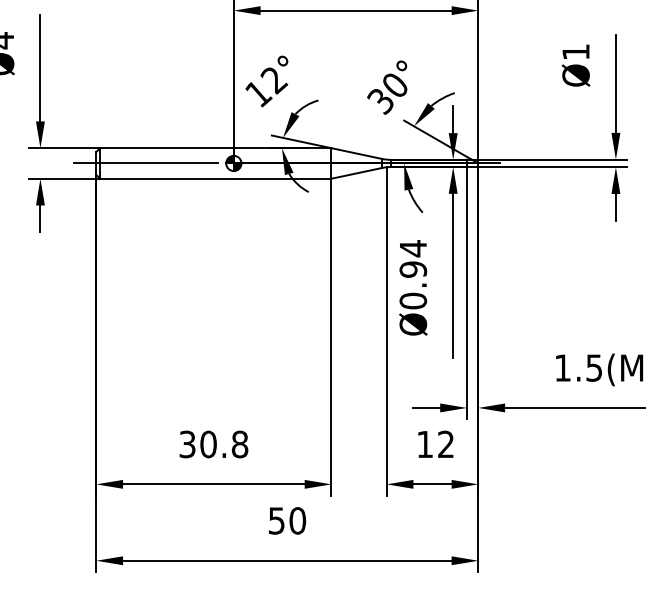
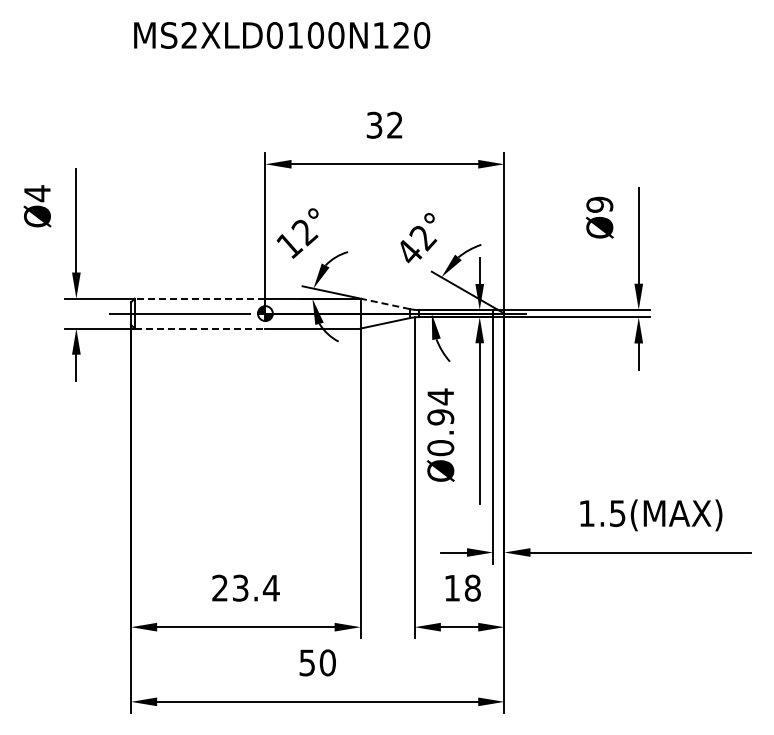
text: (575, 51) -> (599, 204), Ø1 -> Ø9
text: (388, 93) -> (416, 245), 30° -> 42°
line: (166, 148) -> (199, 298), solid -> dashed
line: (355, 153) -> (384, 303), solid -> dashed
line: (167, 178) -> (200, 328), solid -> dashed
text: (213, 443) -> (245, 587), 30.8 -> 23.4
text: (445, 443) -> (472, 587), 12 -> 18

